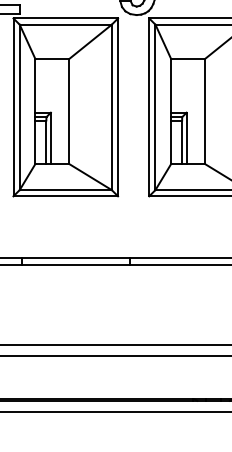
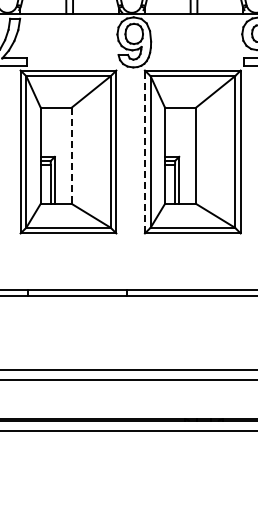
line: (148, 106) -> (144, 151), solid -> dashed
line: (69, 111) -> (71, 155), solid -> dashed

